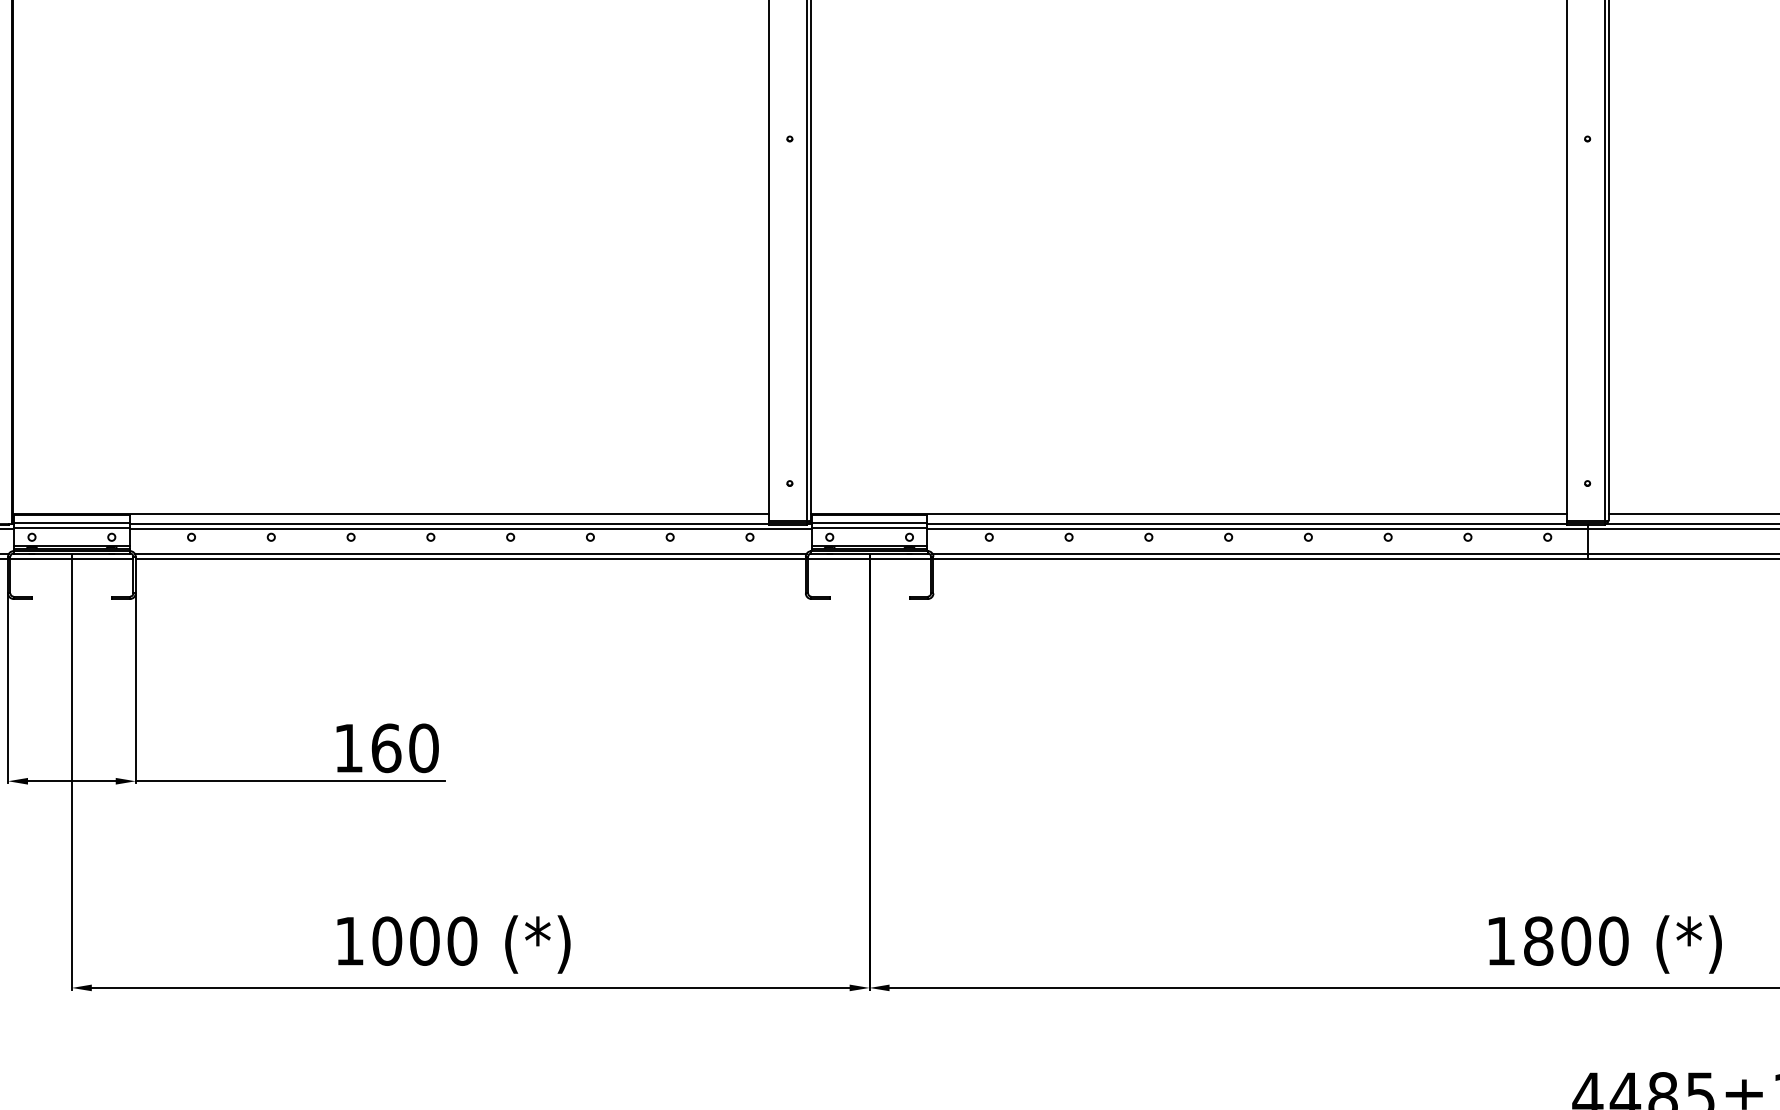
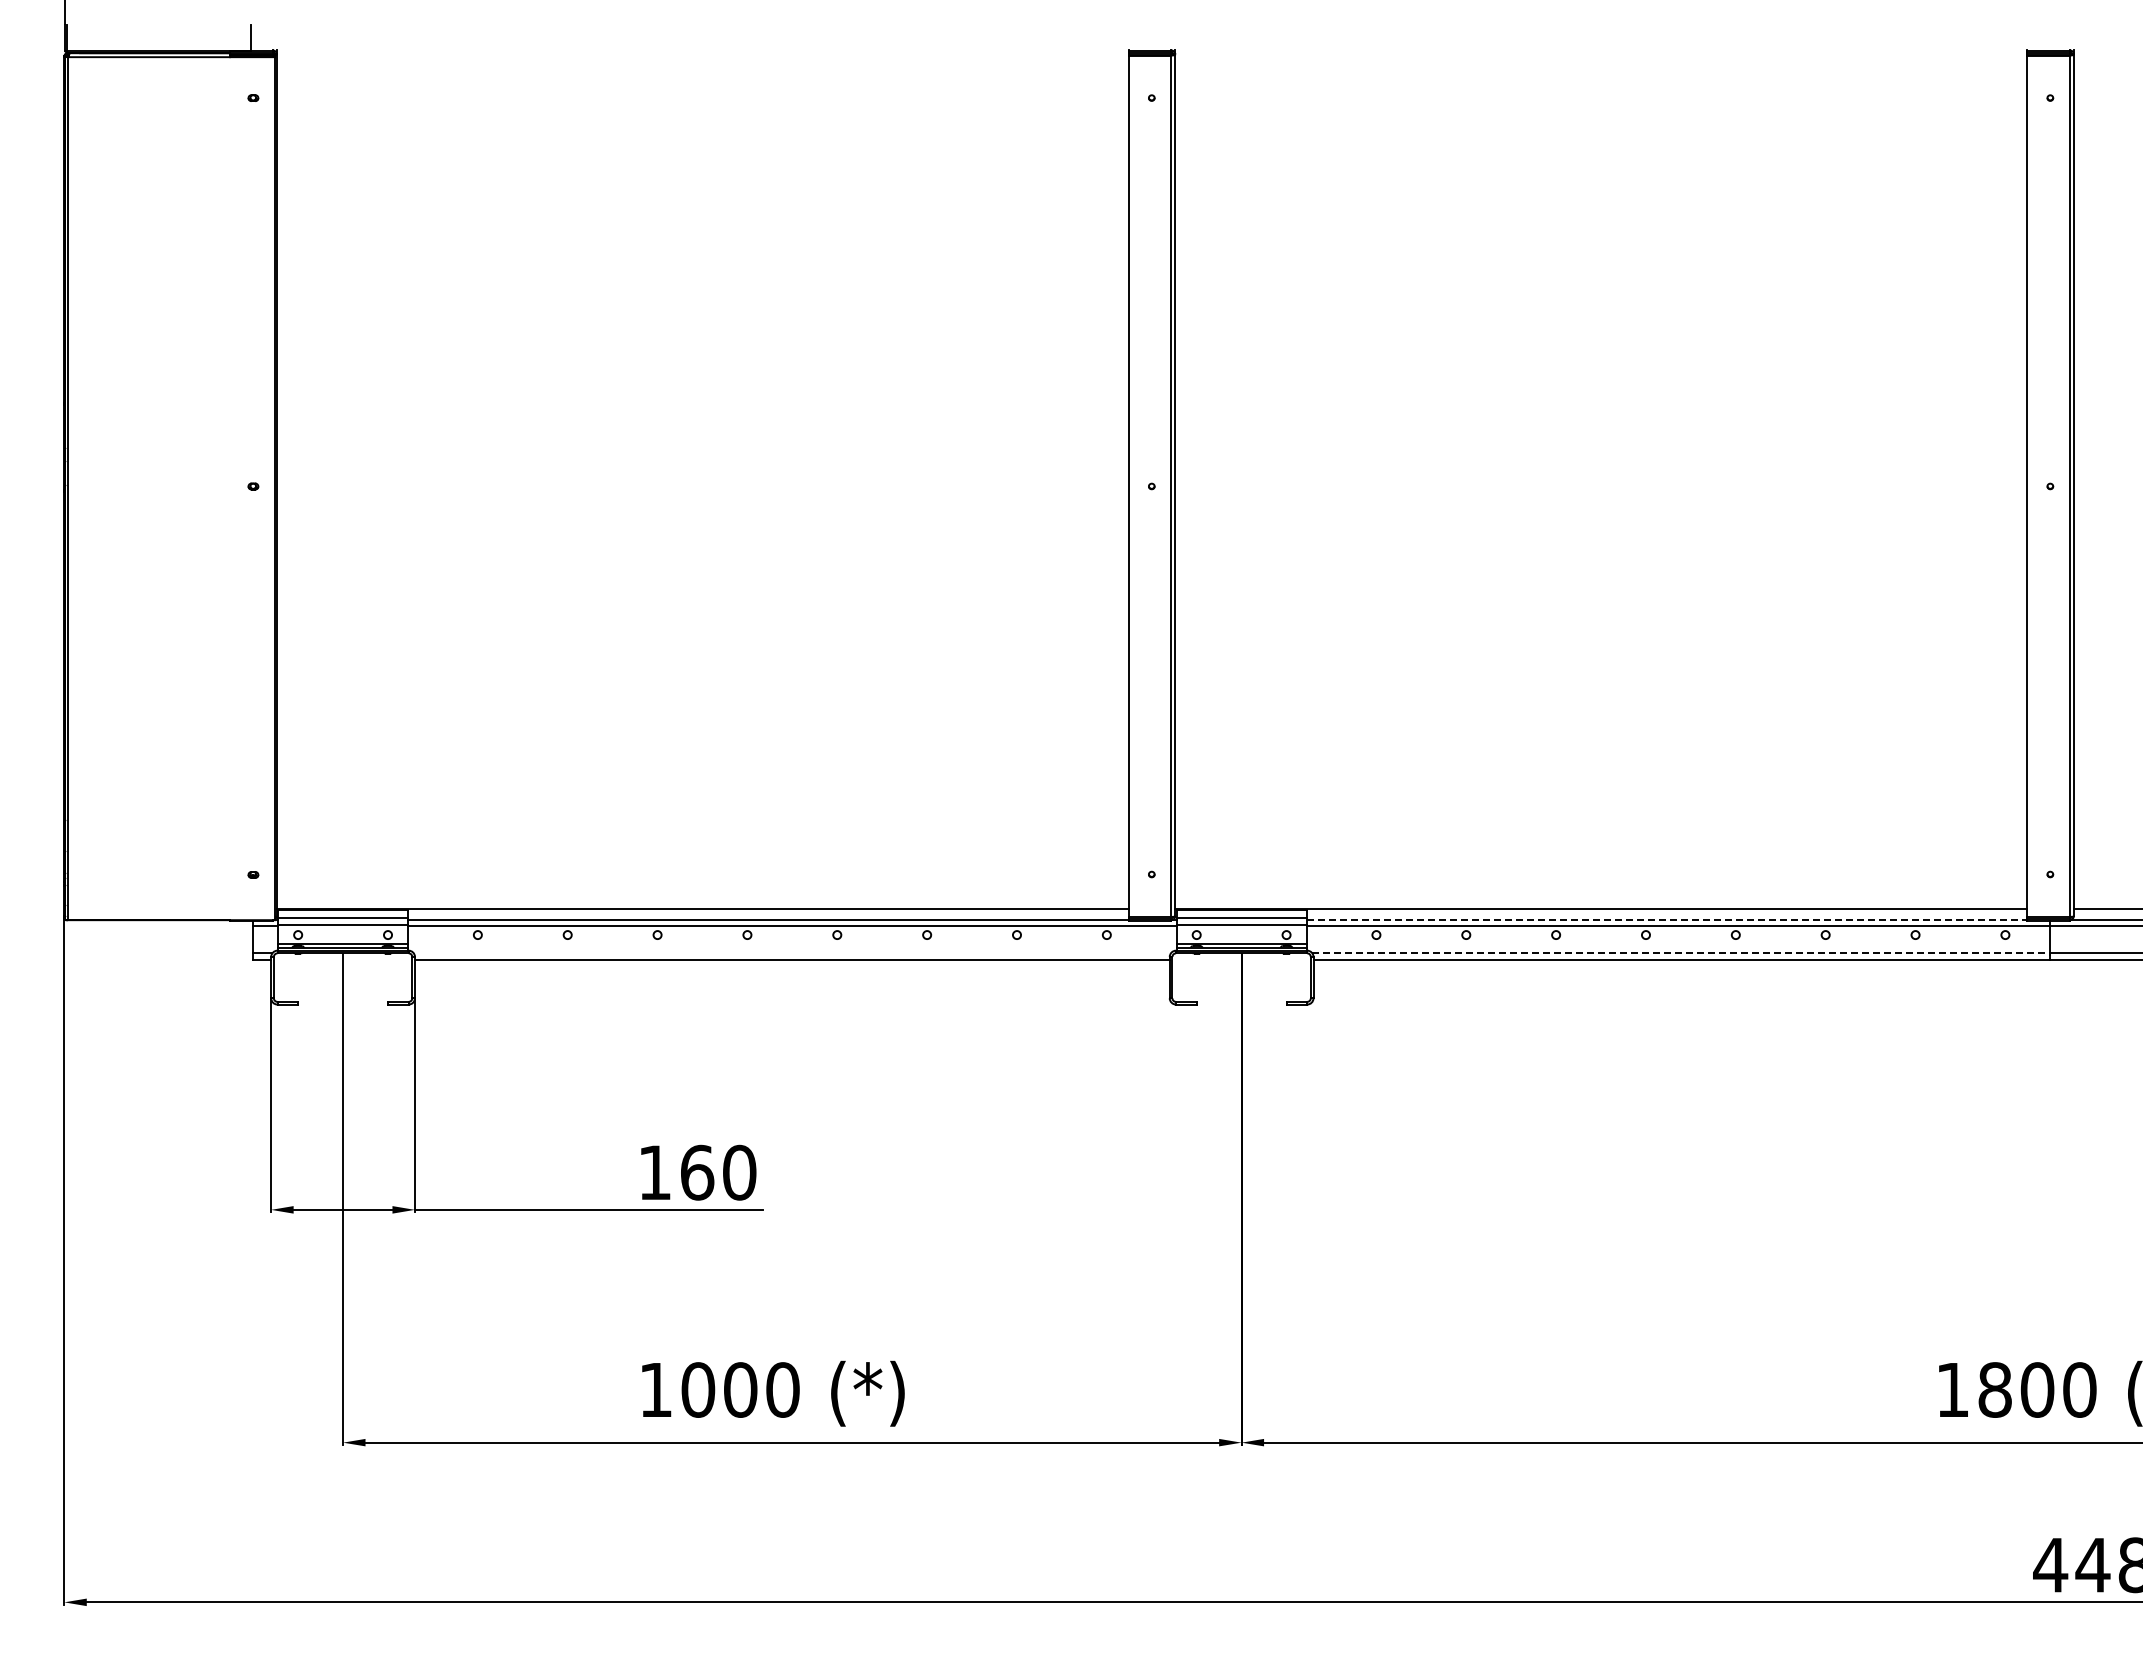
line: (1247, 524) -> (1667, 920), solid -> dashed
line: (470, 553) -> (791, 953), removed
line: (1260, 553) -> (1681, 953), solid -> dashed
line: (71, 558) -> (342, 959), removed
line: (869, 558) -> (1241, 959), removed

